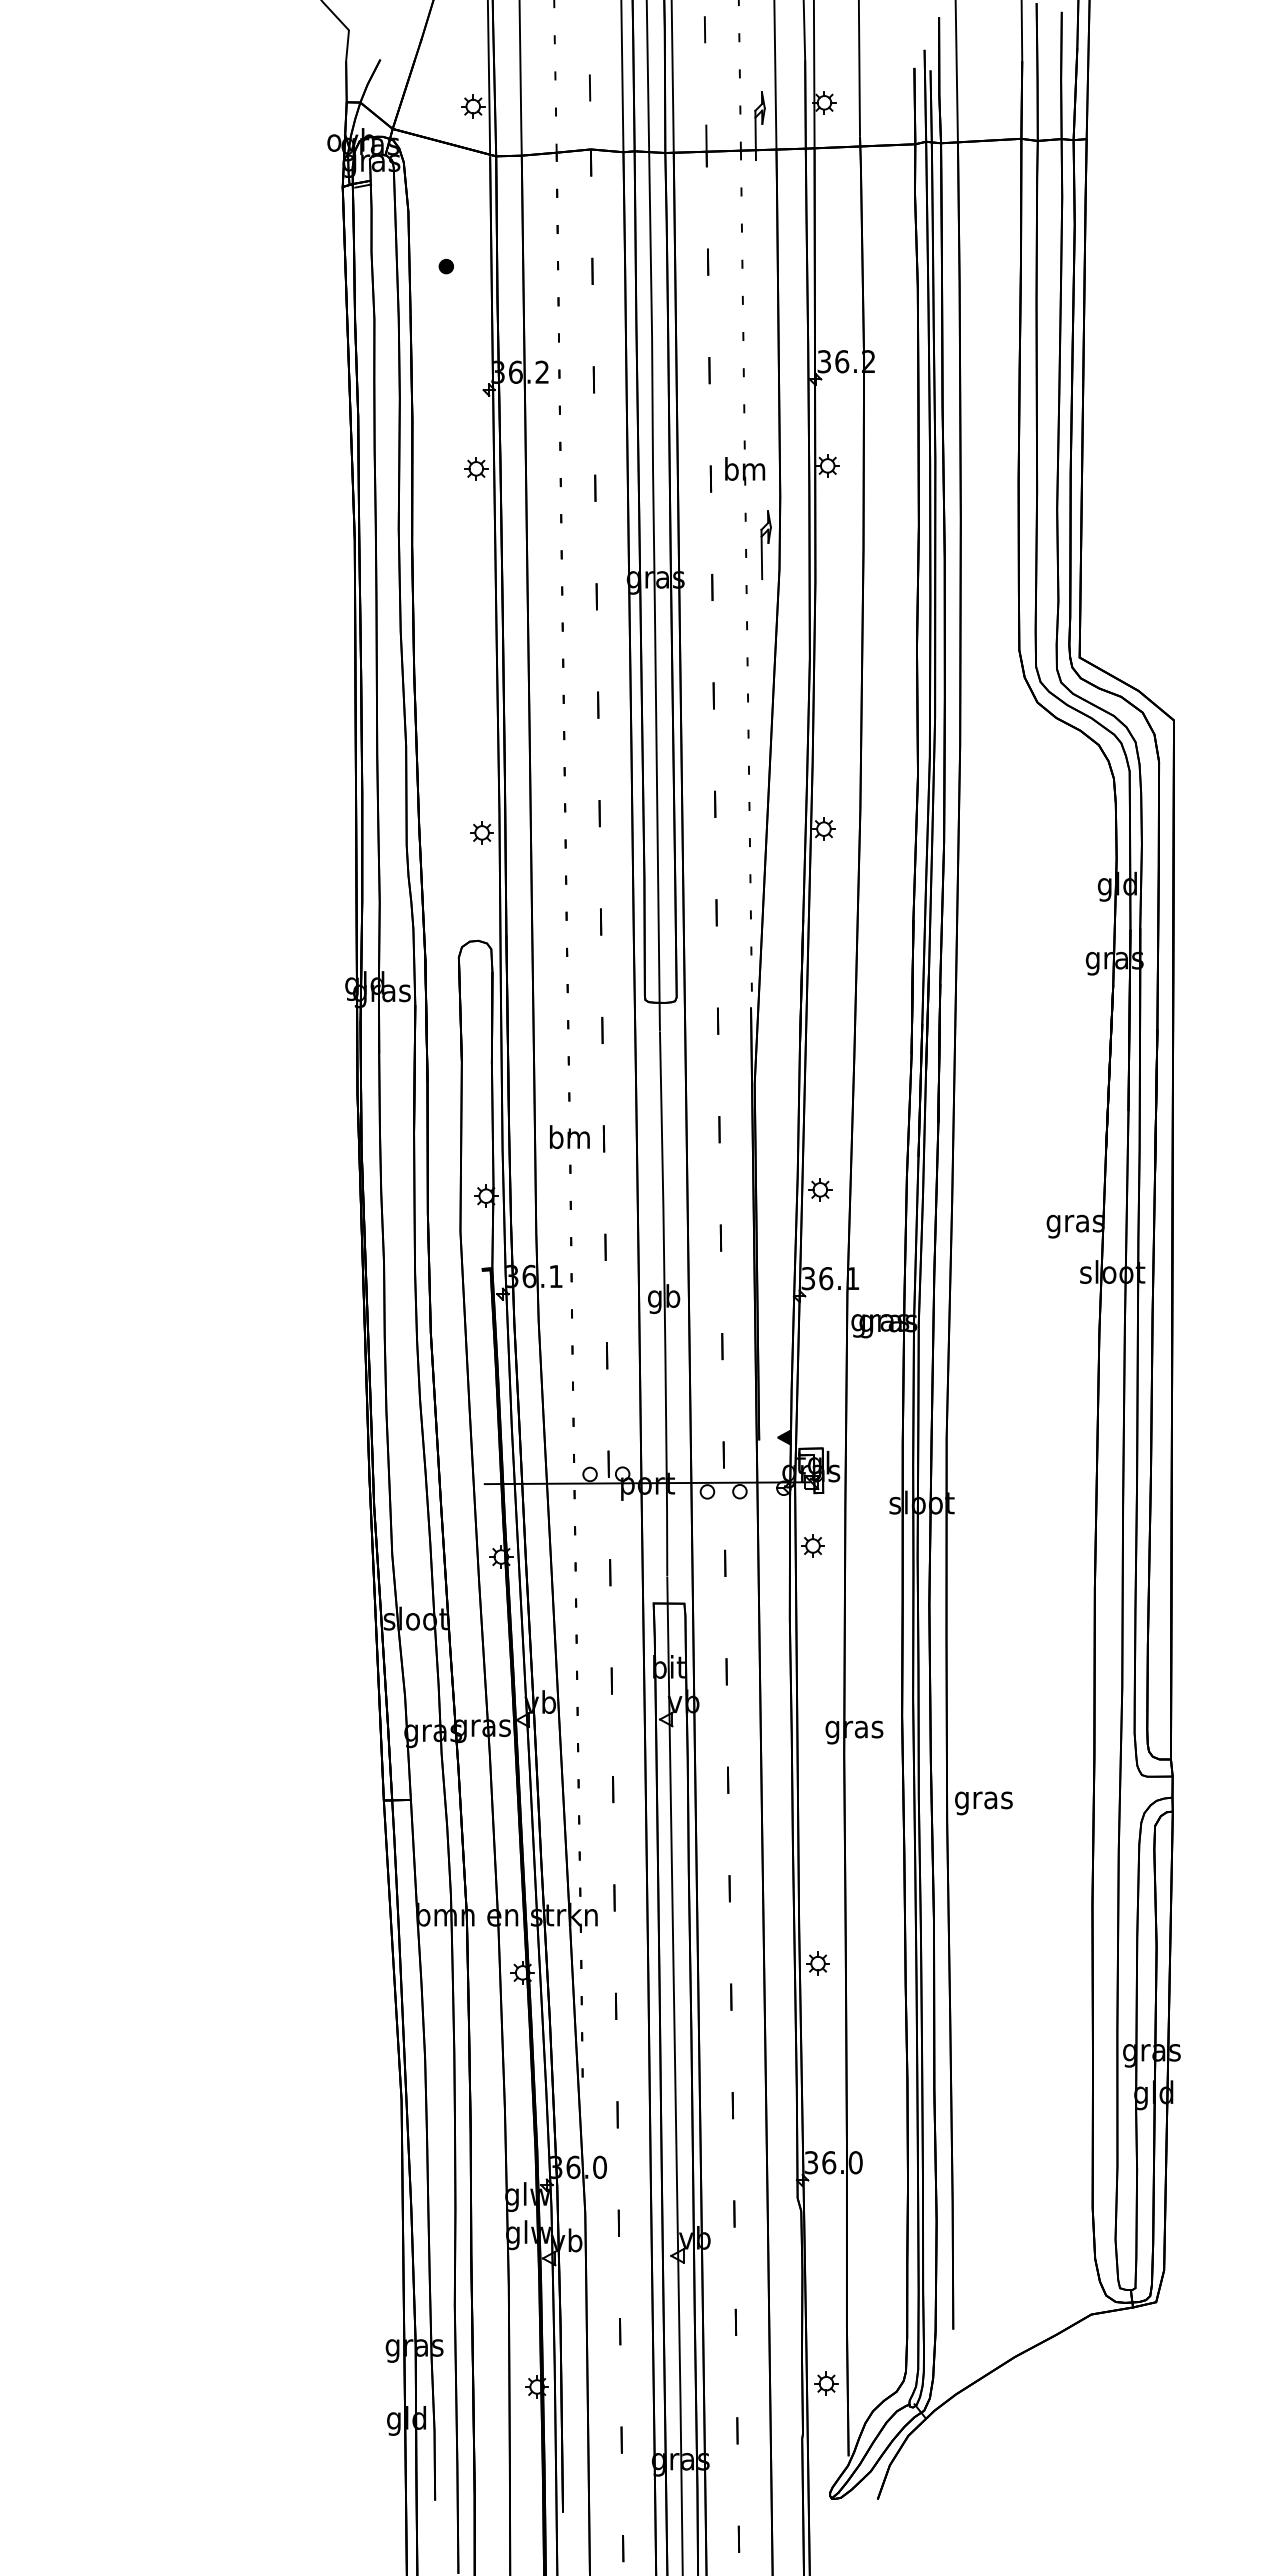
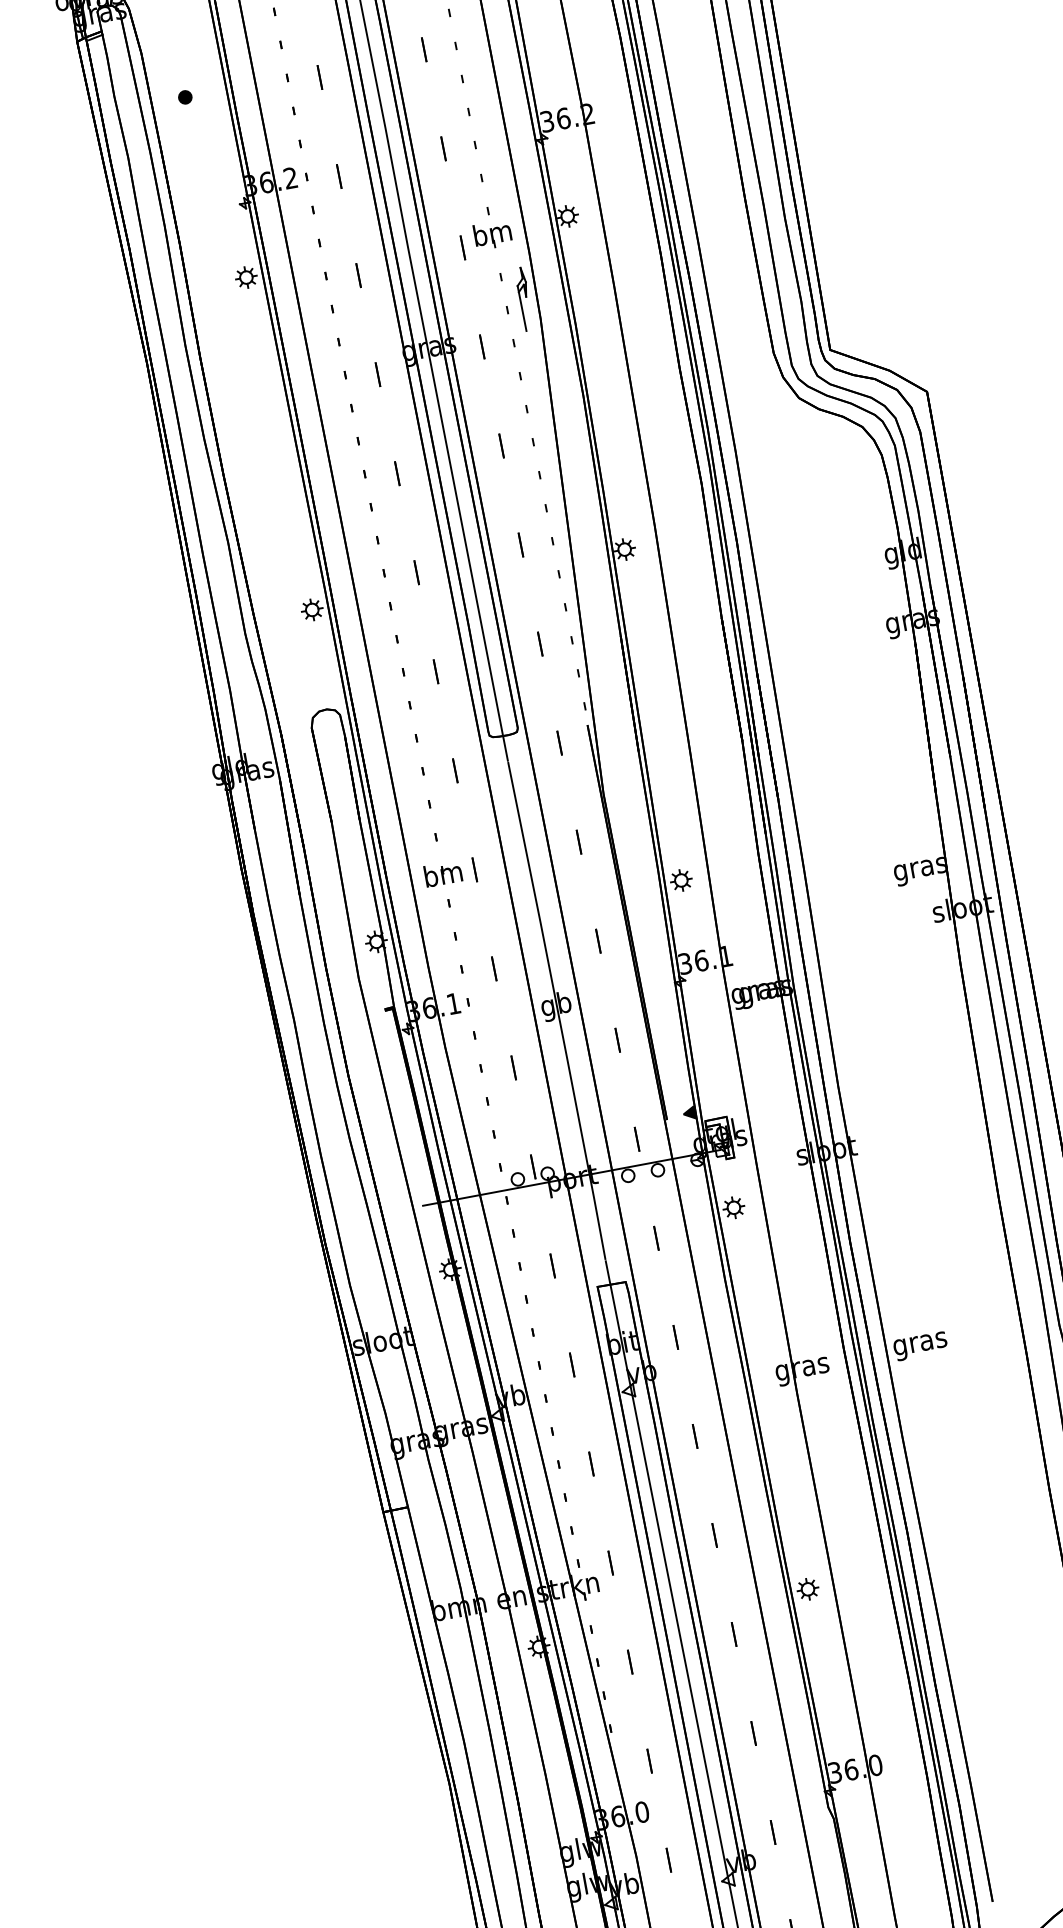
text: (983, 1803) -> (920, 1346), moved

